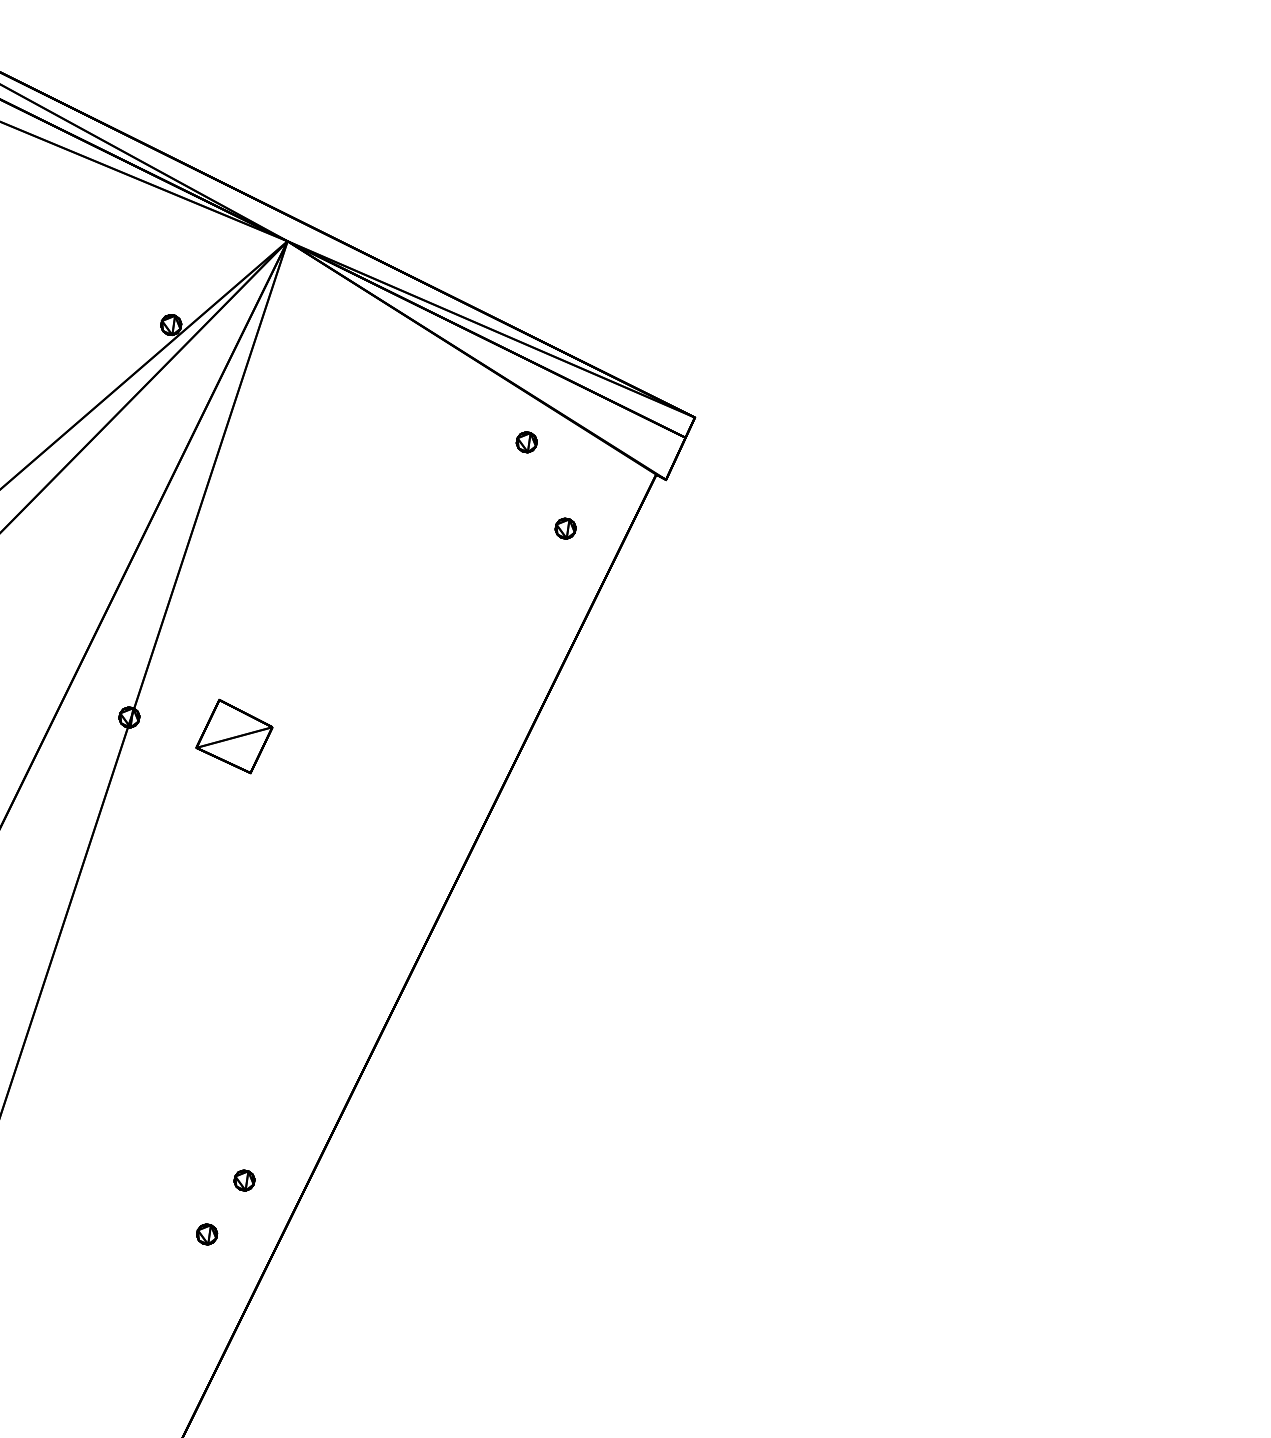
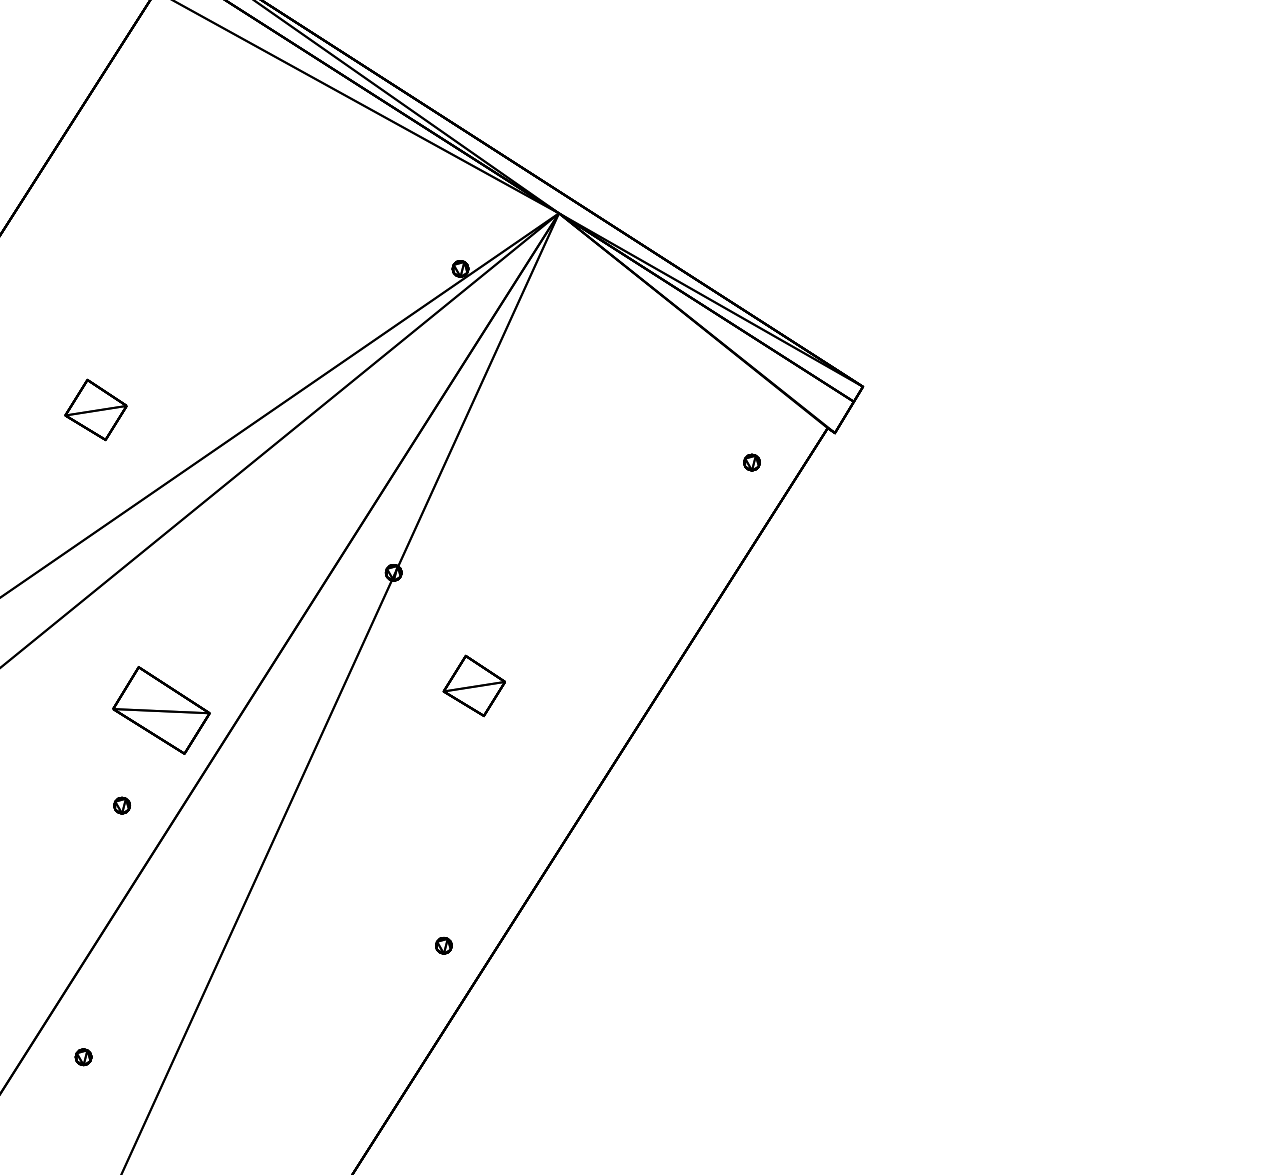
part: (526, 442) -> (728, 391), removed
part: (233, 736) -> (473, 685), moved
part: (206, 1234) -> (409, 984), removed

